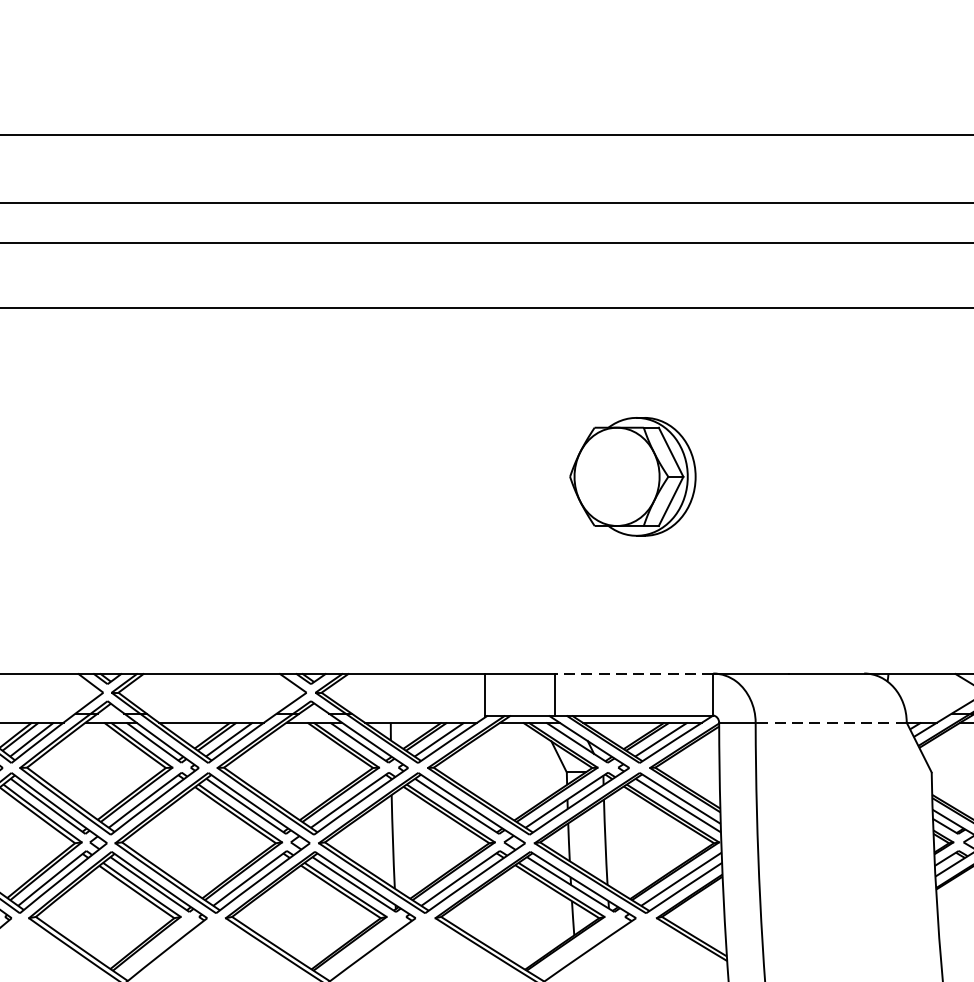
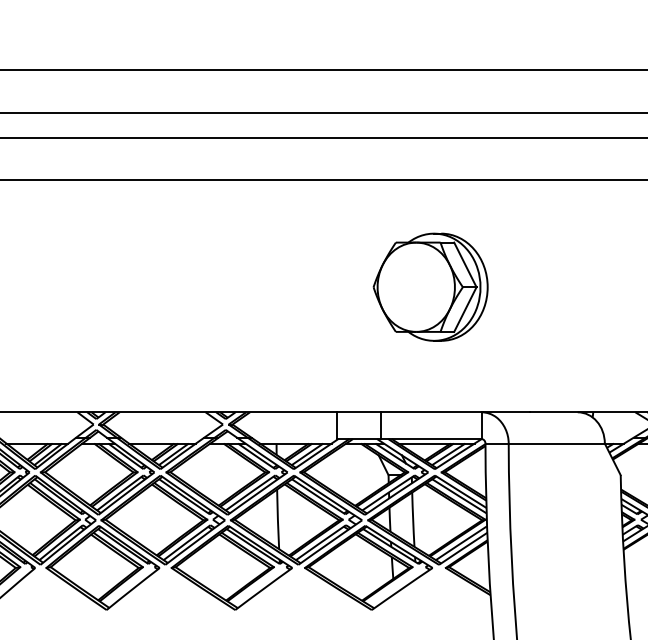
part: (632, 475) -> (430, 286), size x1.43
line: (632, 673) -> (430, 412), dashed -> solid
line: (830, 722) -> (556, 443), dashed -> solid

